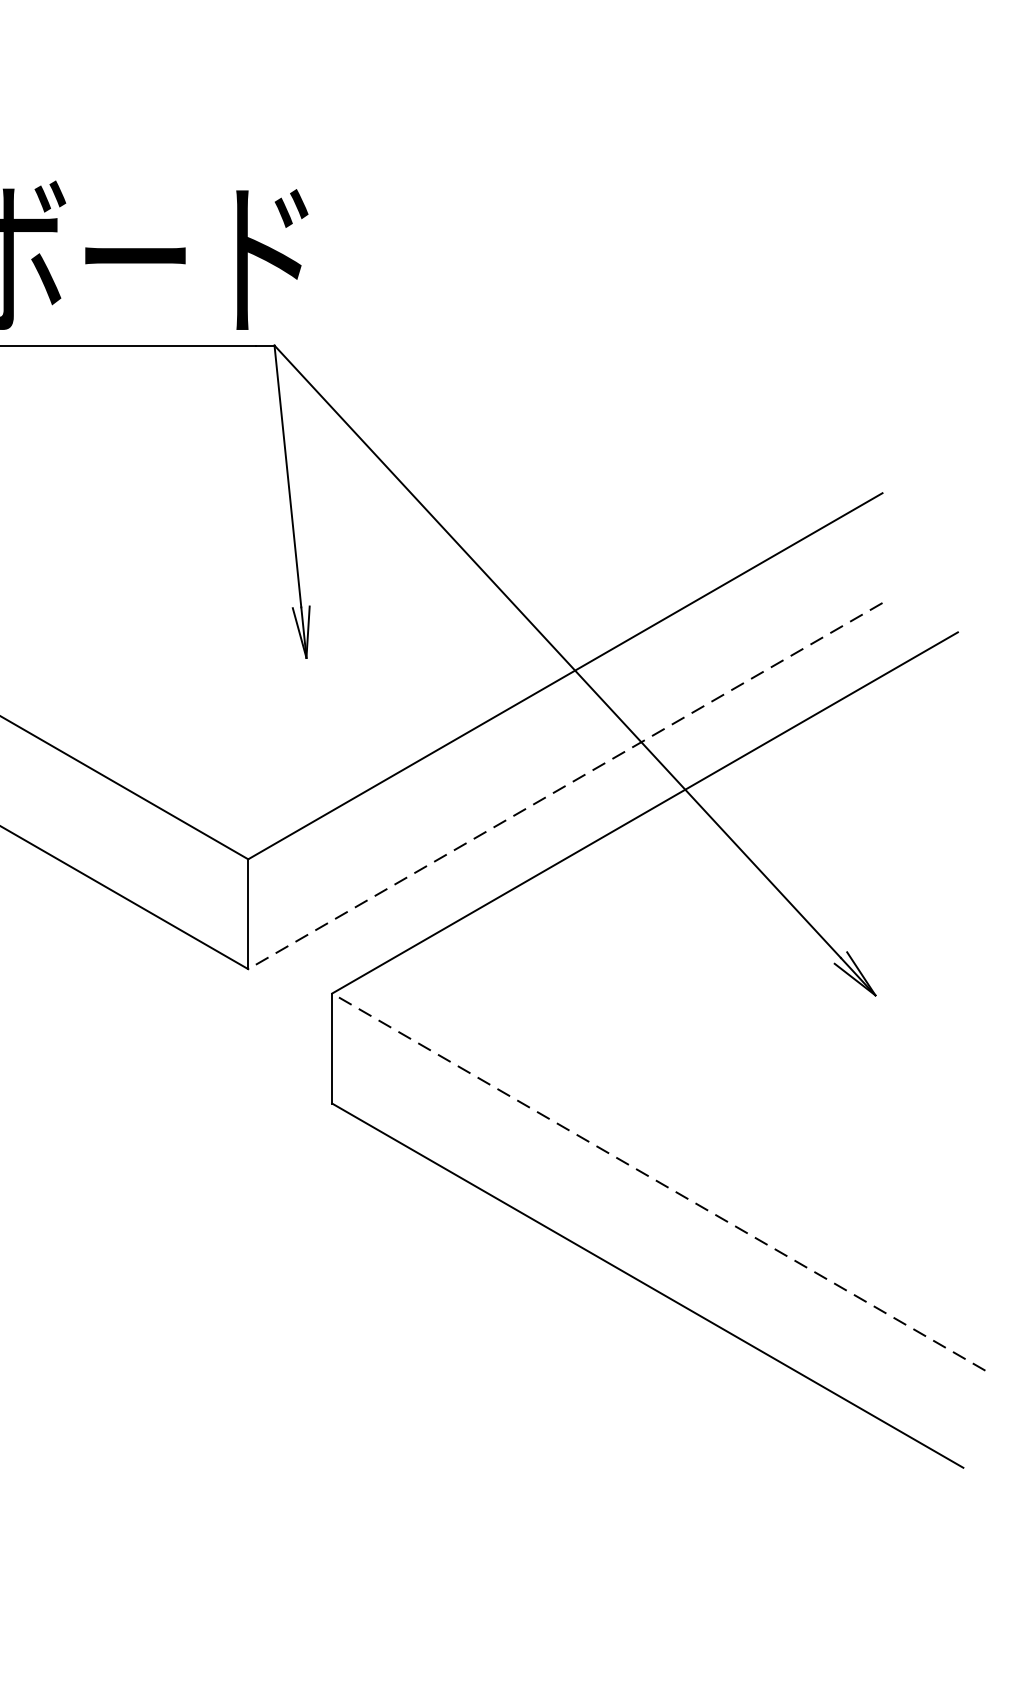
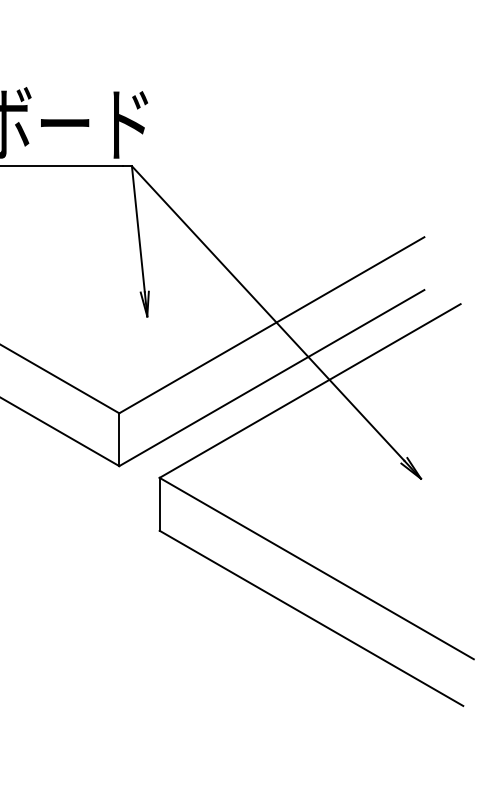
line: (564, 786) -> (271, 378), dashed -> solid
line: (658, 1181) -> (316, 568), dashed -> solid

